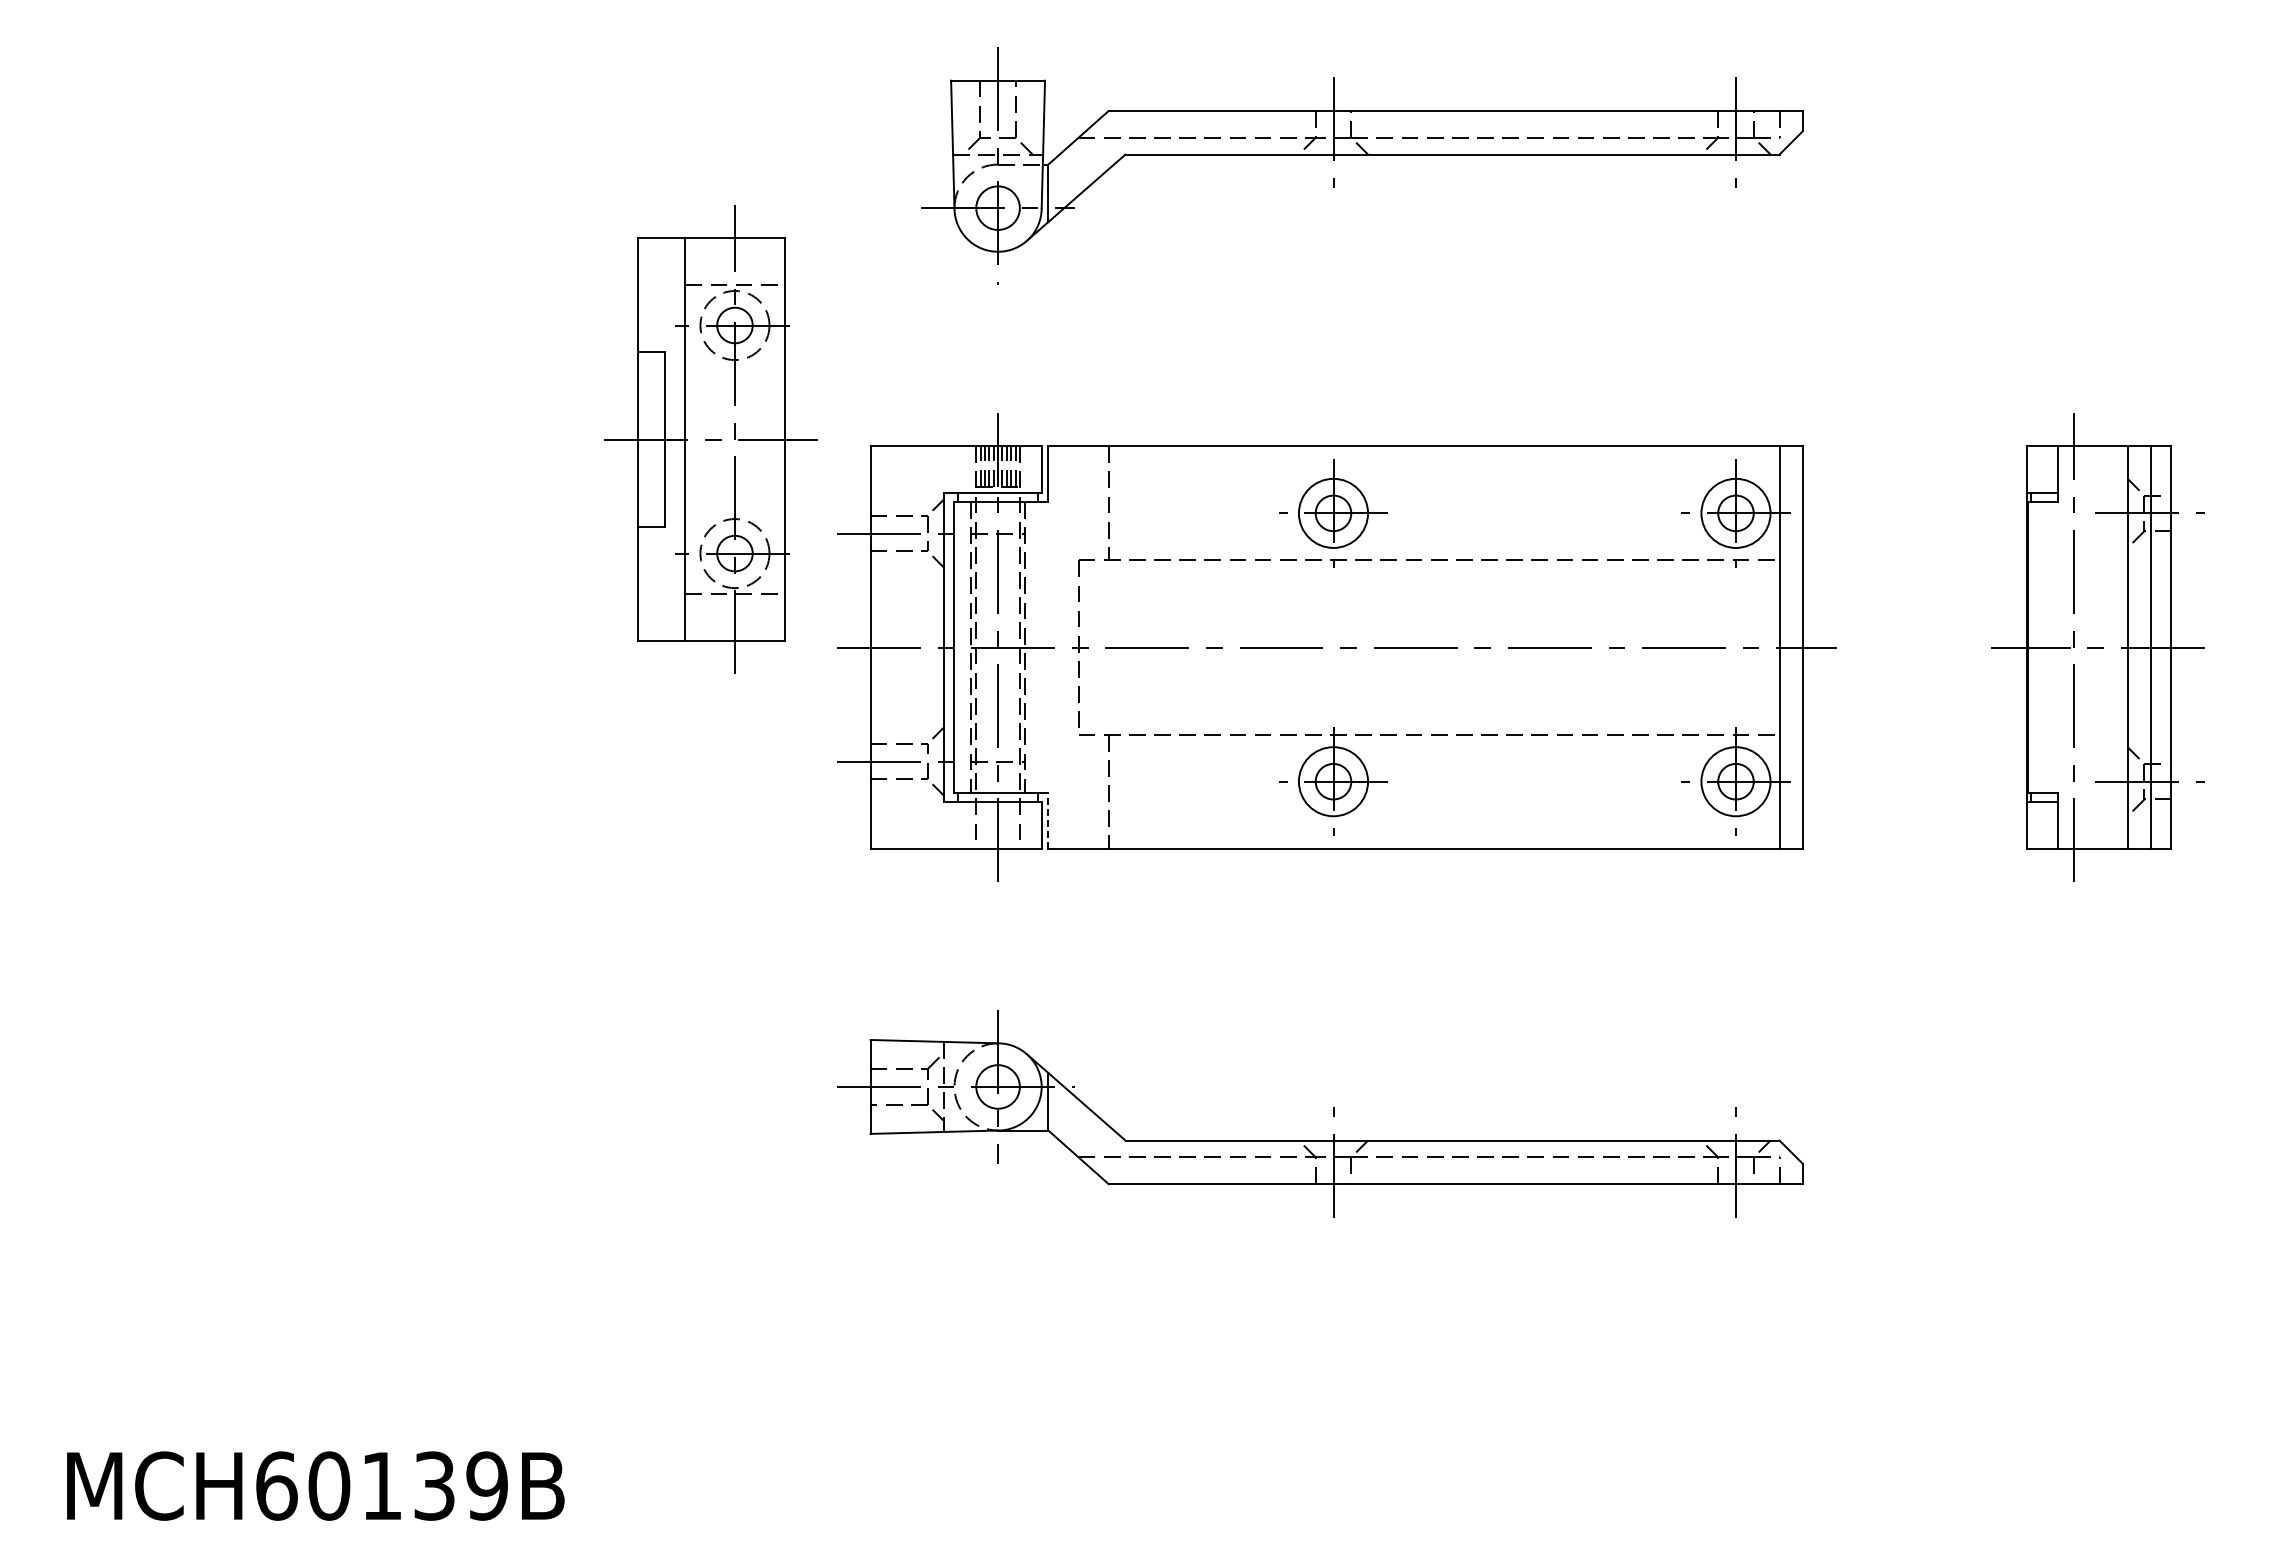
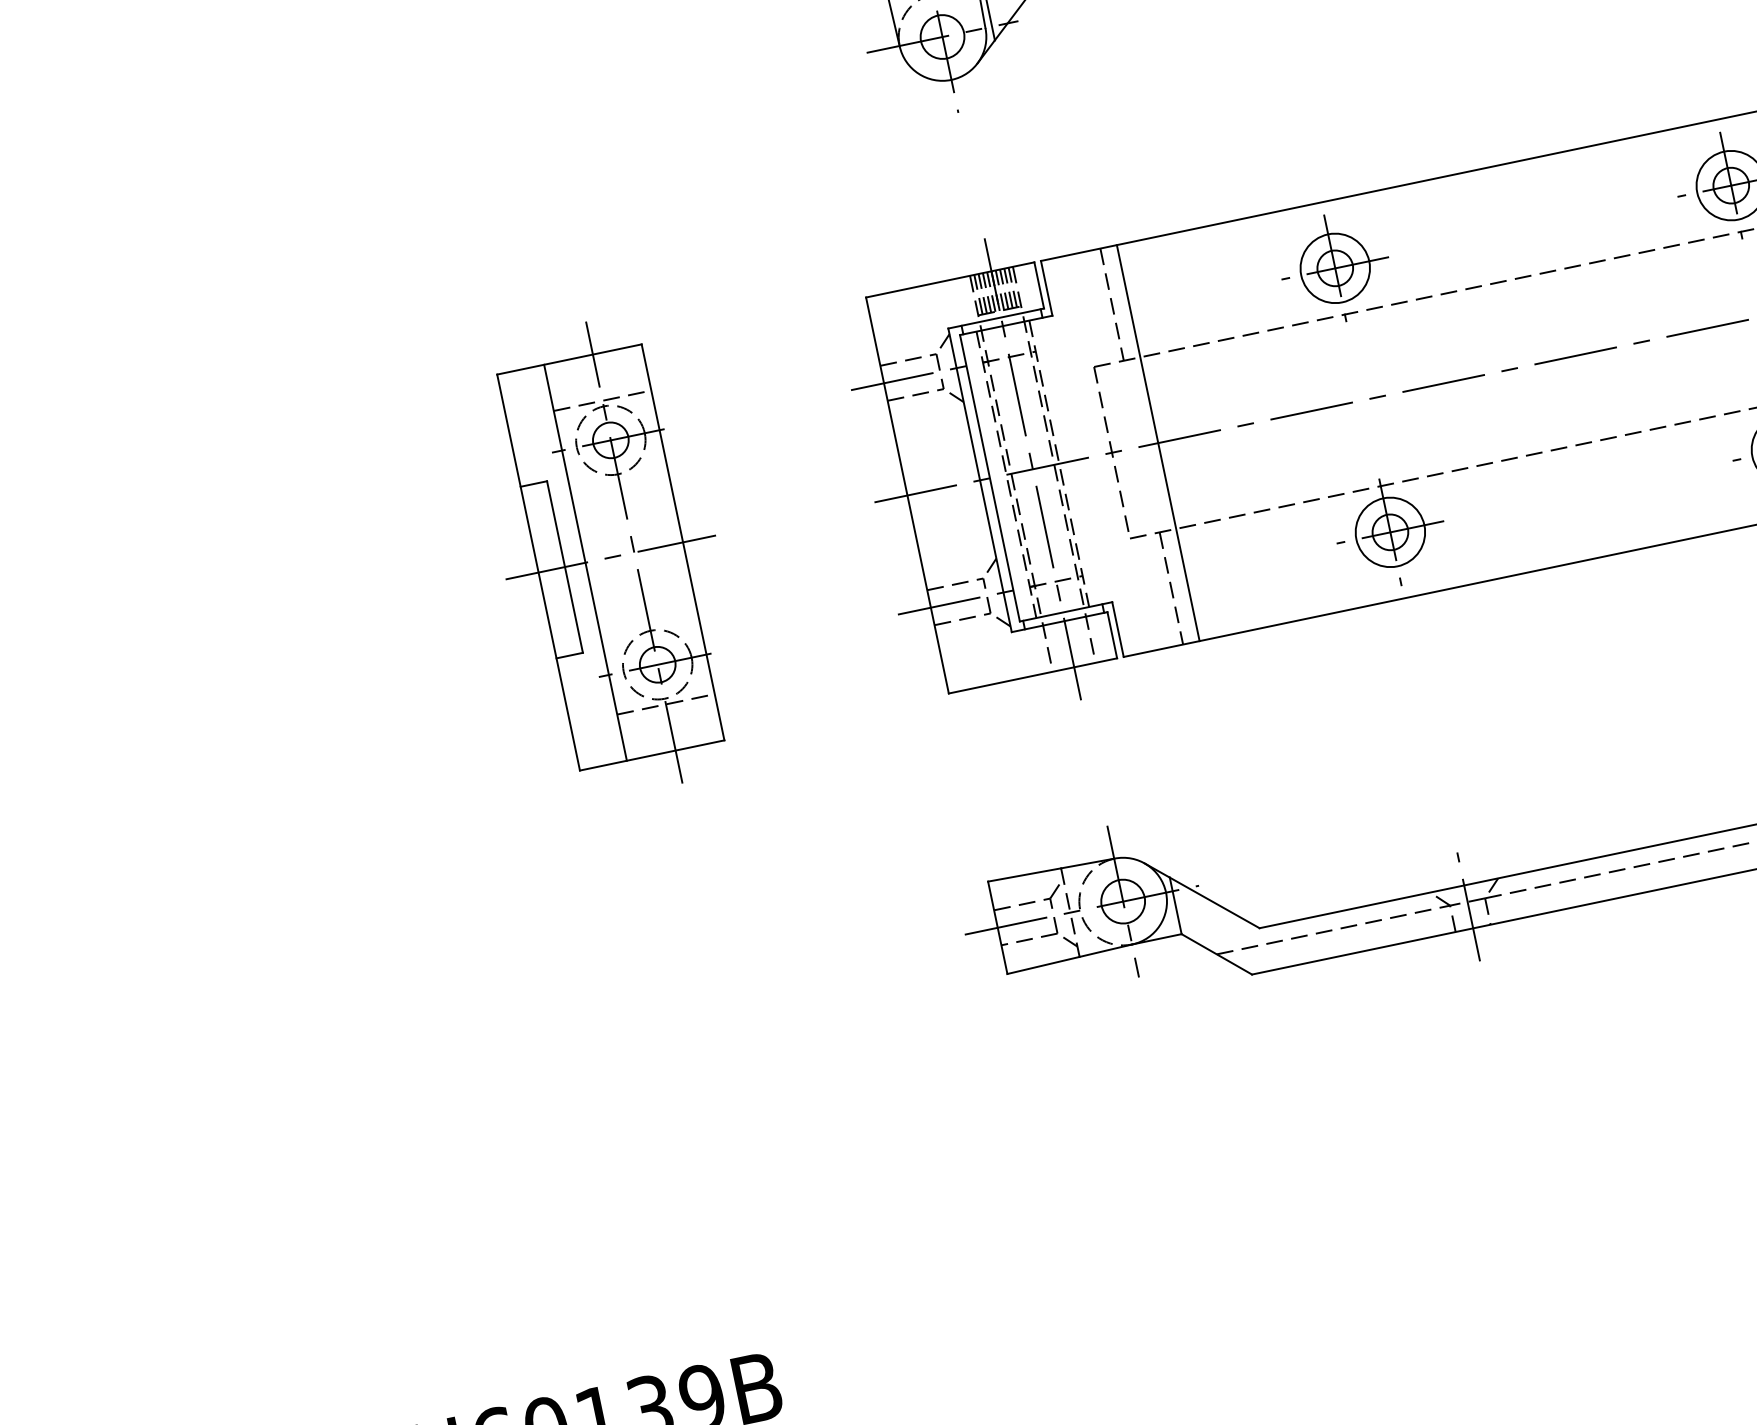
part: (710, 439) -> (610, 557), moved
line: (1125, 647) -> (1158, 443), added
line: (1048, 820) -> (1118, 629), dashed -> solid

